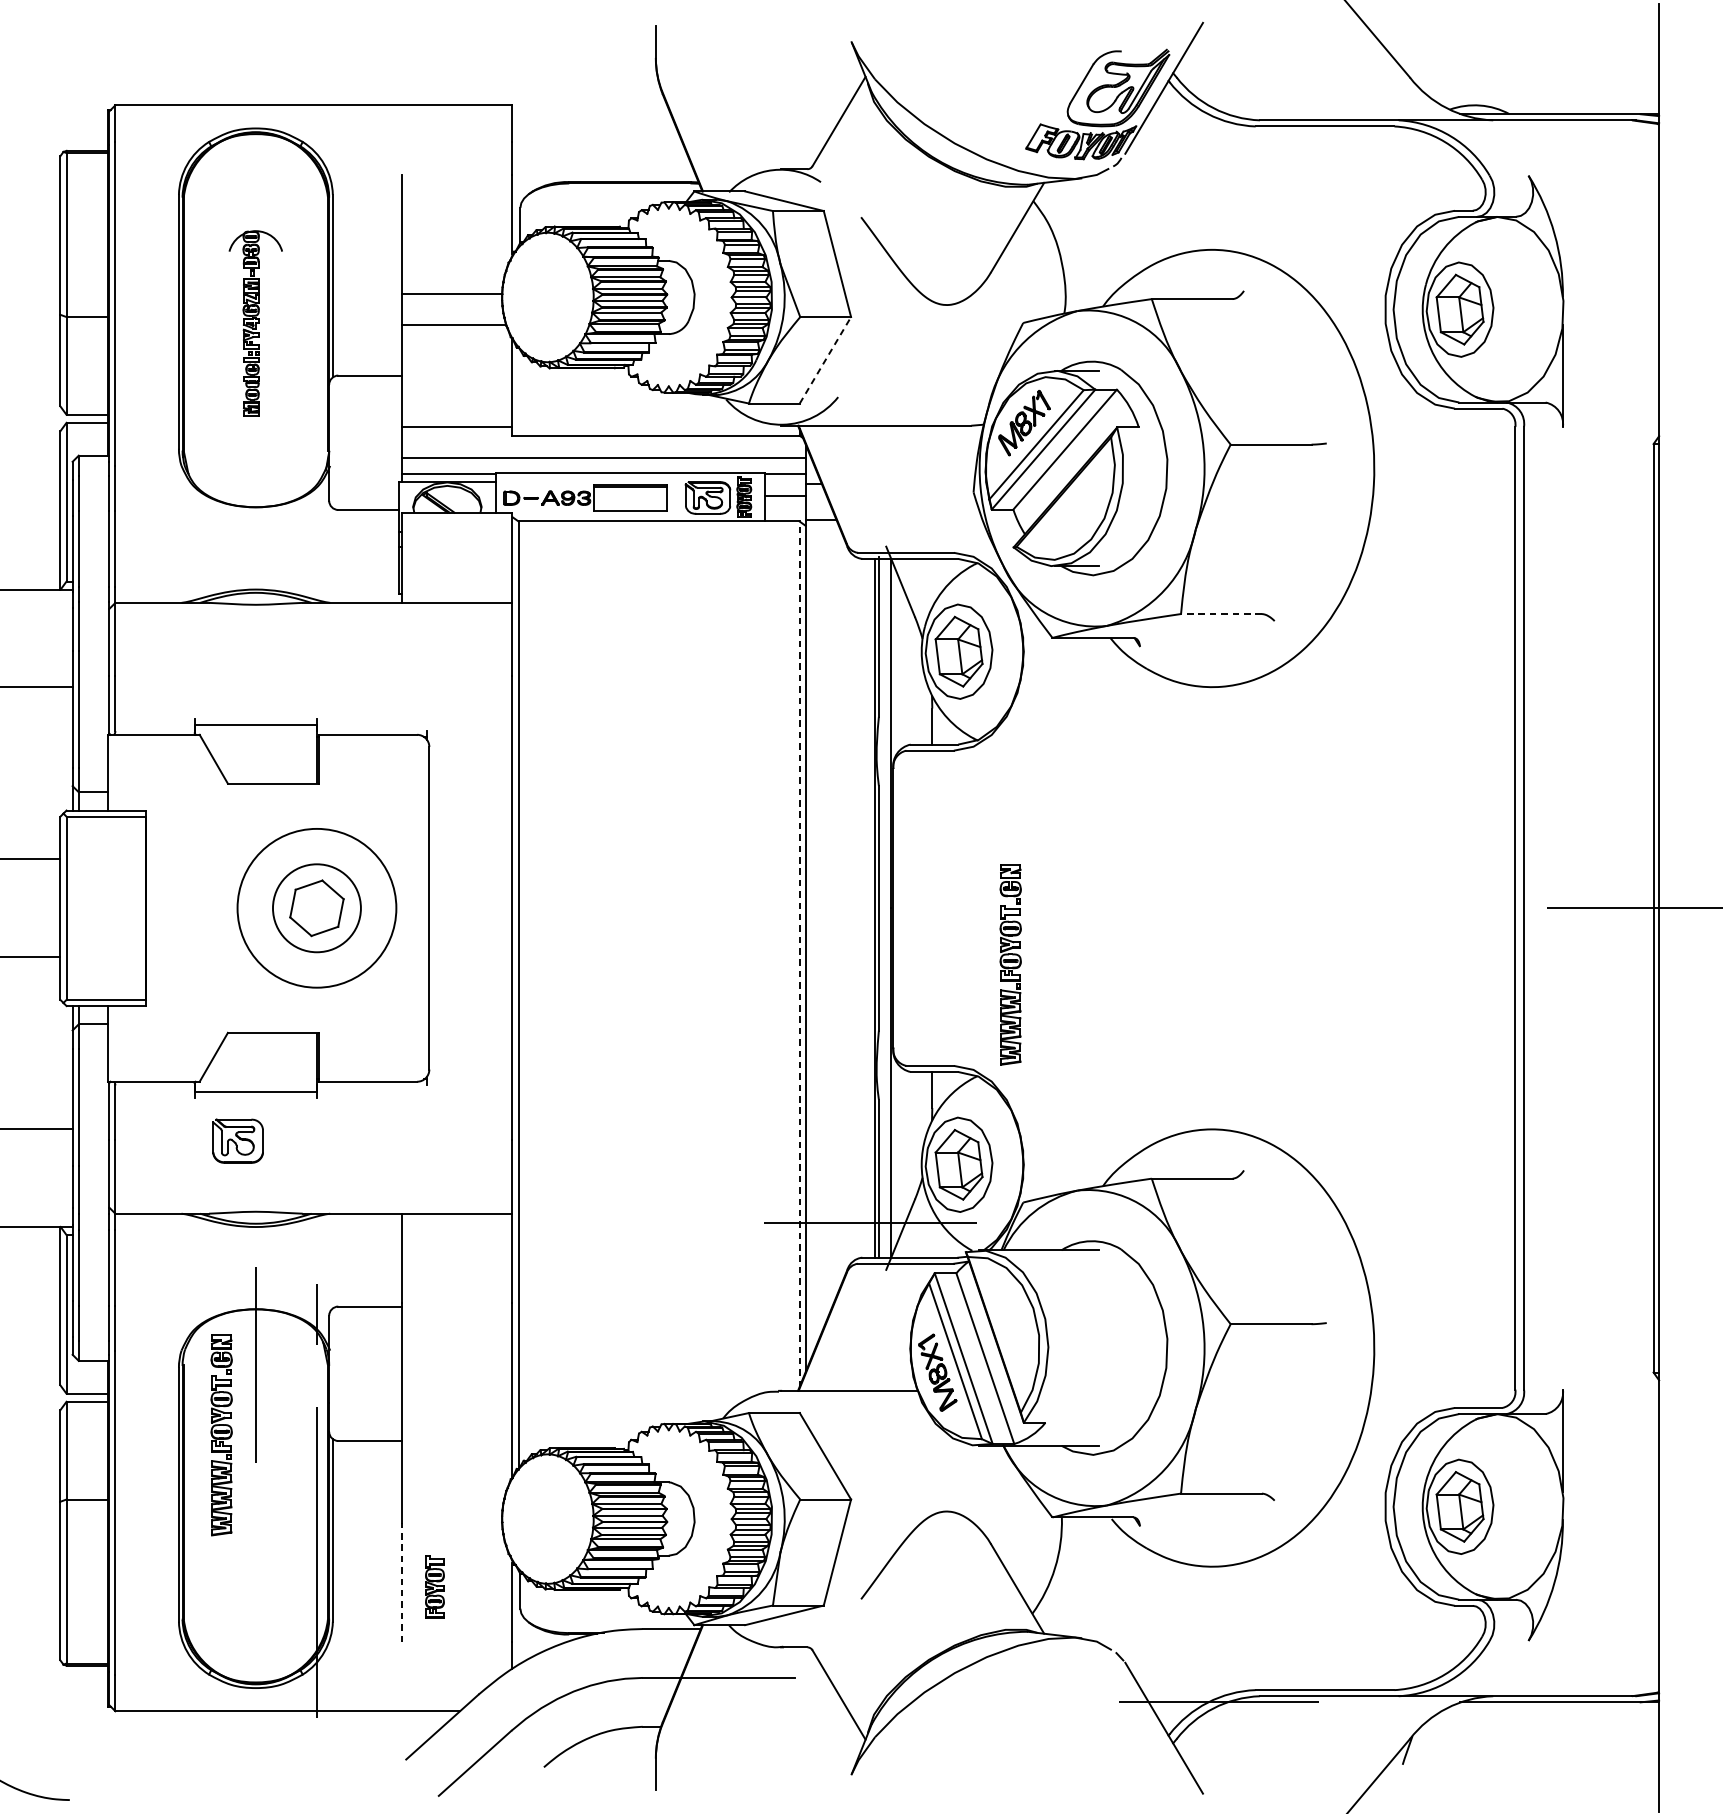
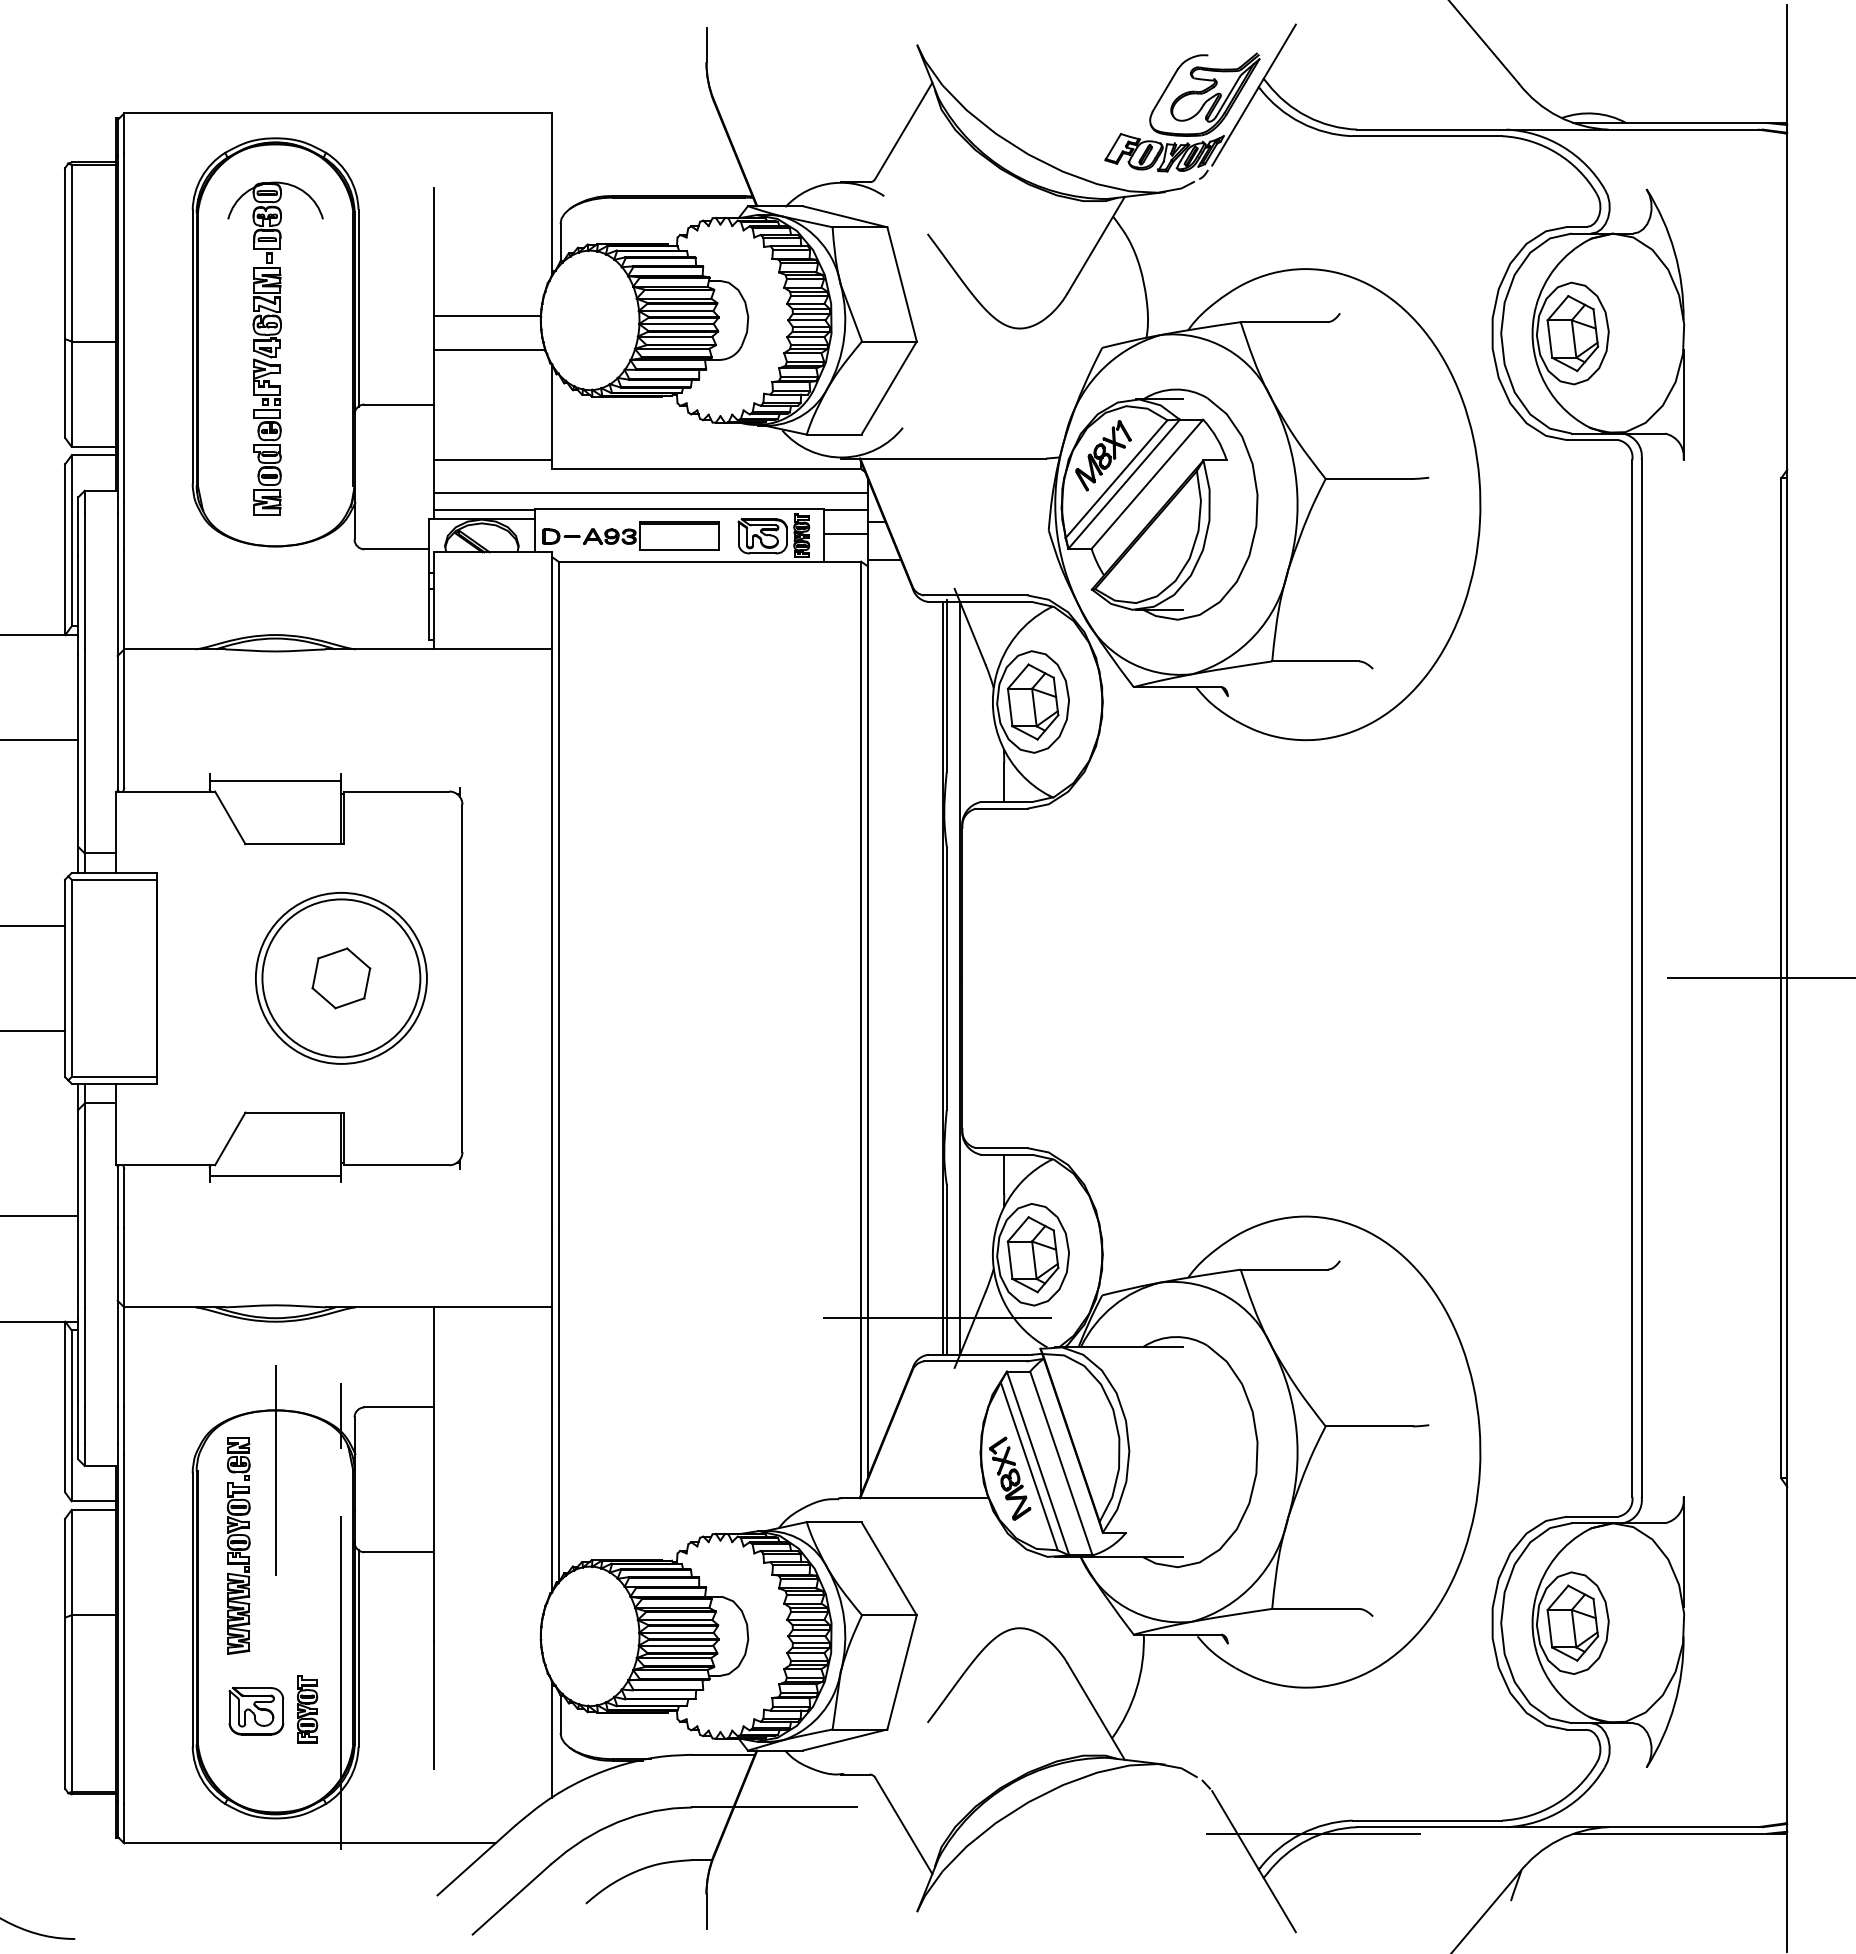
part: (255, 323) -> (275, 348), size x1.67
line: (825, 359) -> (889, 387), dashed -> solid
line: (1221, 614) -> (1315, 661), dashed -> solid
circle: (317, 908) -> (341, 978), size x1.67
line: (799, 953) -> (861, 1027), dashed -> solid
part: (1010, 964) -> (1088, 1038), removed
part: (238, 1141) -> (256, 1711), moved
line: (402, 1582) -> (433, 1704), dashed -> solid
part: (434, 1586) -> (307, 1709), moved

